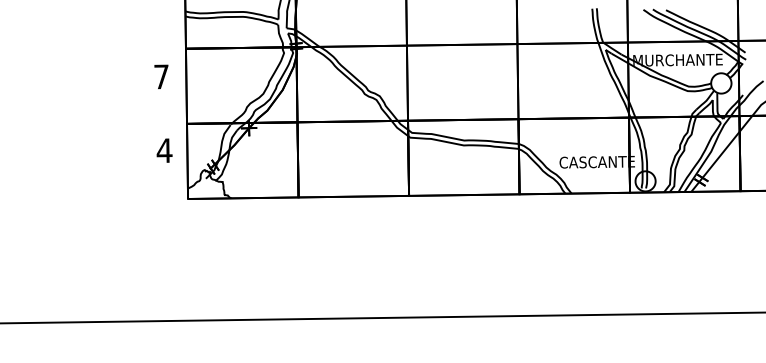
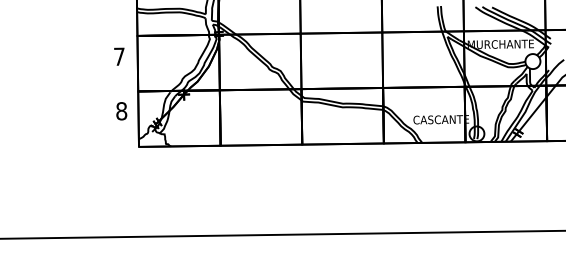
text: (164, 150) -> (121, 111), 4 -> 8

